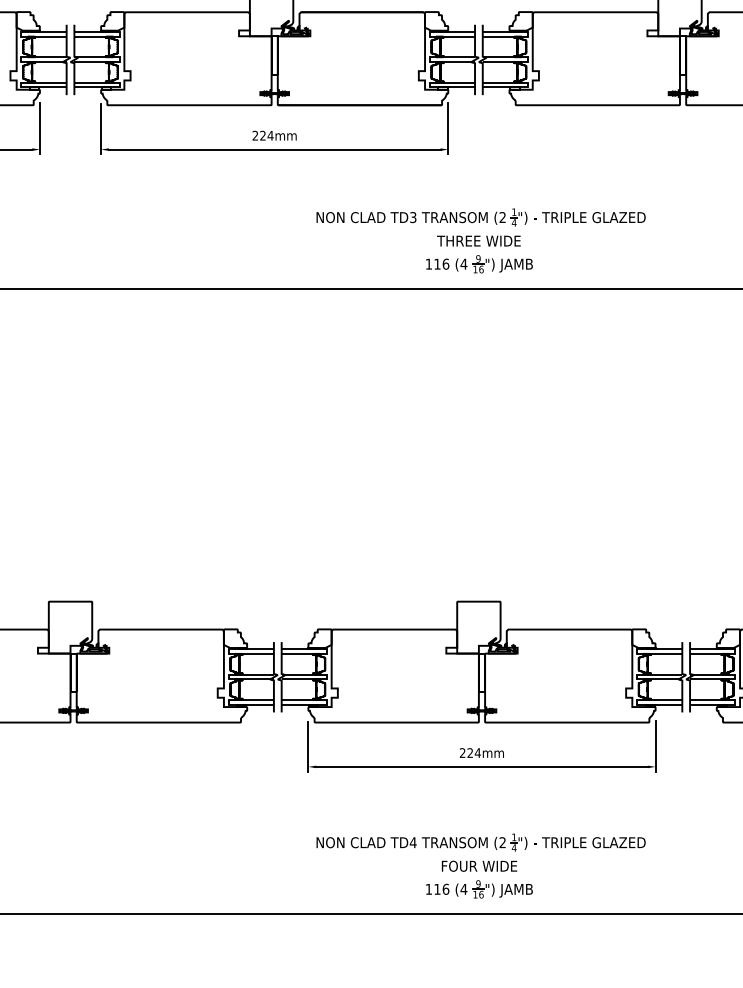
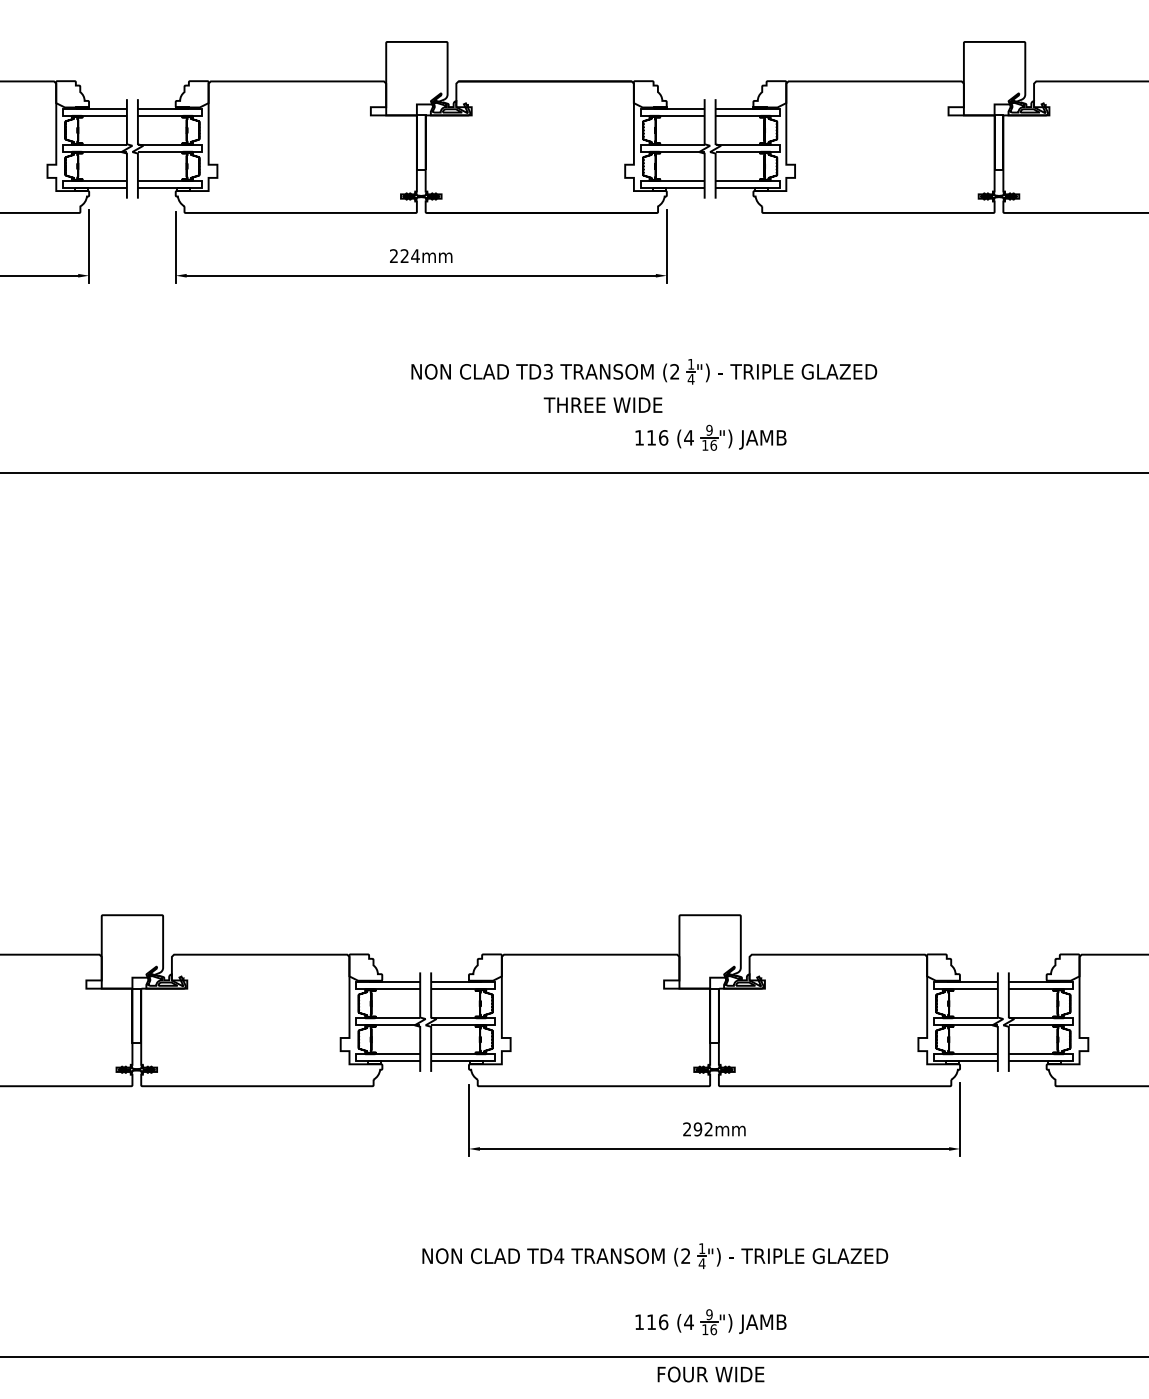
part: (481, 217) -> (644, 371), moved
text: (478, 240) -> (602, 404), moved
text: (474, 753) -> (703, 1129), 224mm -> 292mm
part: (481, 842) -> (655, 1255), moved
text: (479, 866) -> (710, 1374), moved

